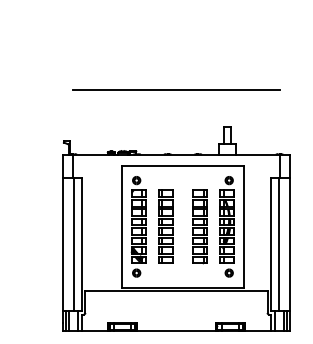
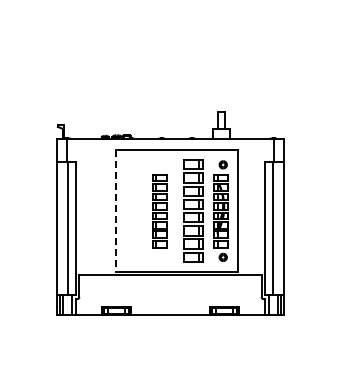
line: (176, 90) -> (170, 74), removed
part: (138, 226) -> (132, 210), removed
line: (121, 227) -> (115, 211), solid -> dashed
part: (199, 227) -> (193, 211), size x1.4

